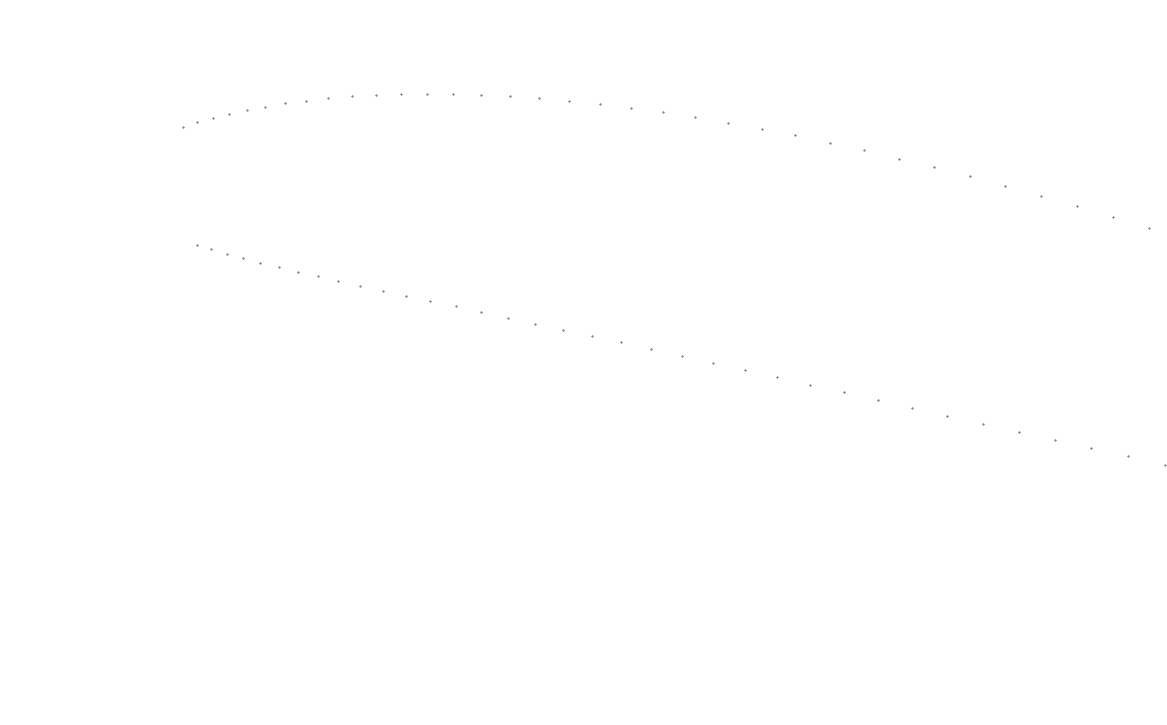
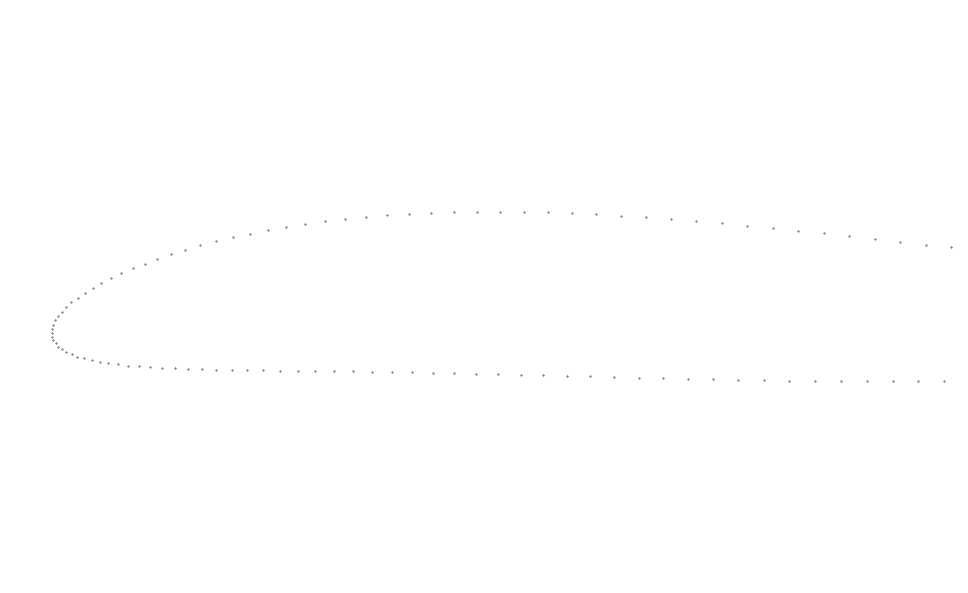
part: (133, 153) -> (63, 312), added

